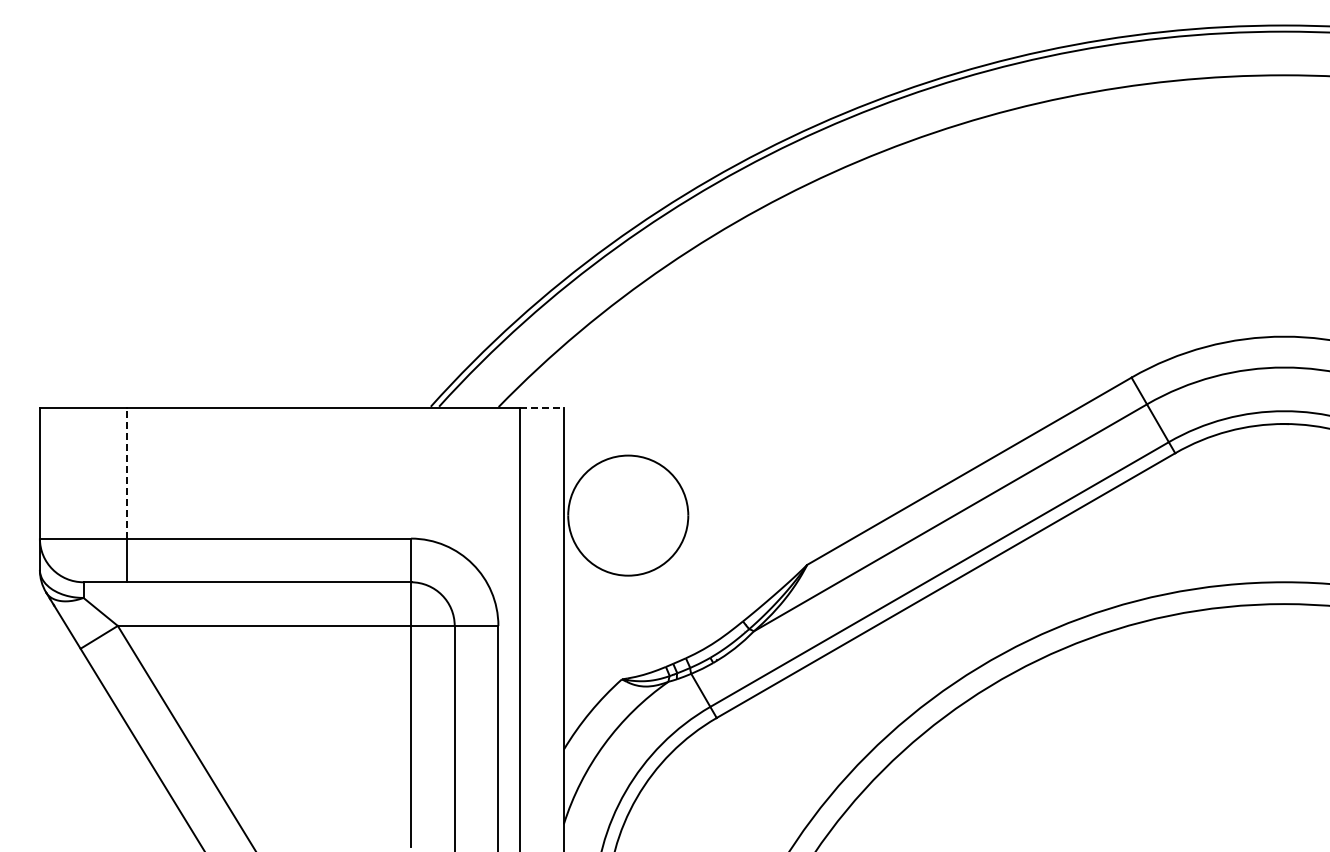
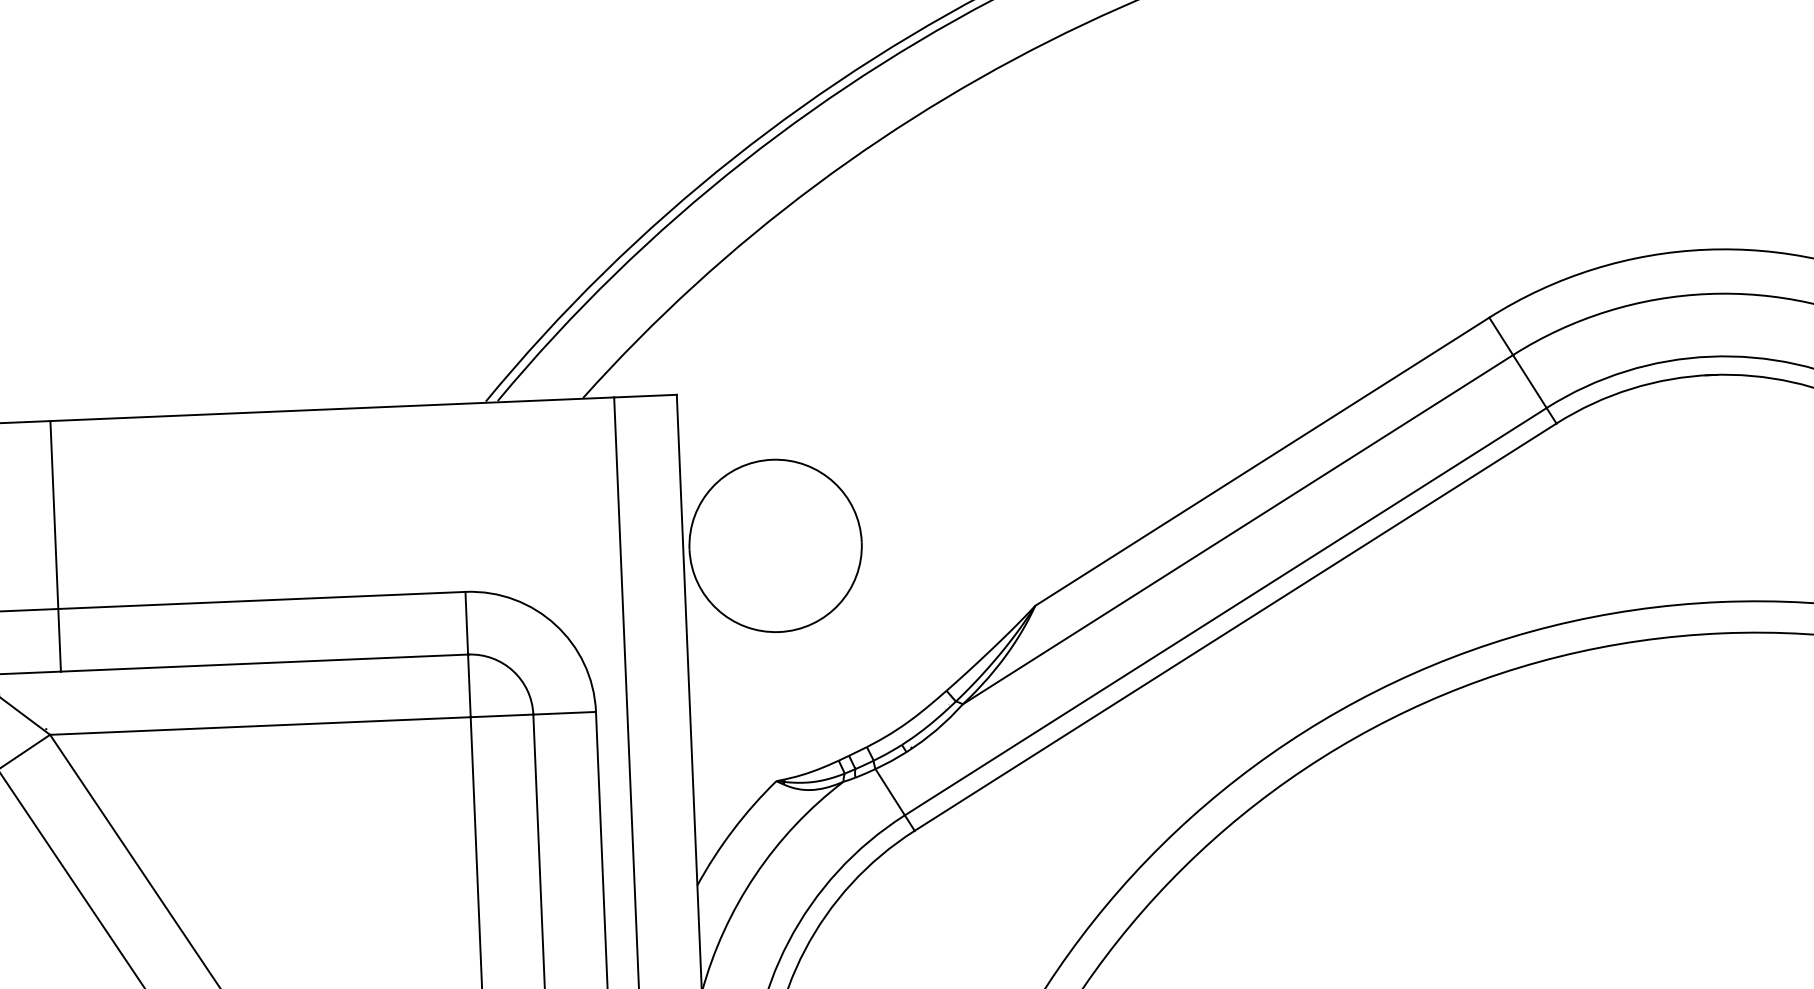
line: (542, 407) -> (646, 395), dashed -> solid
line: (127, 473) -> (54, 515), dashed -> solid

